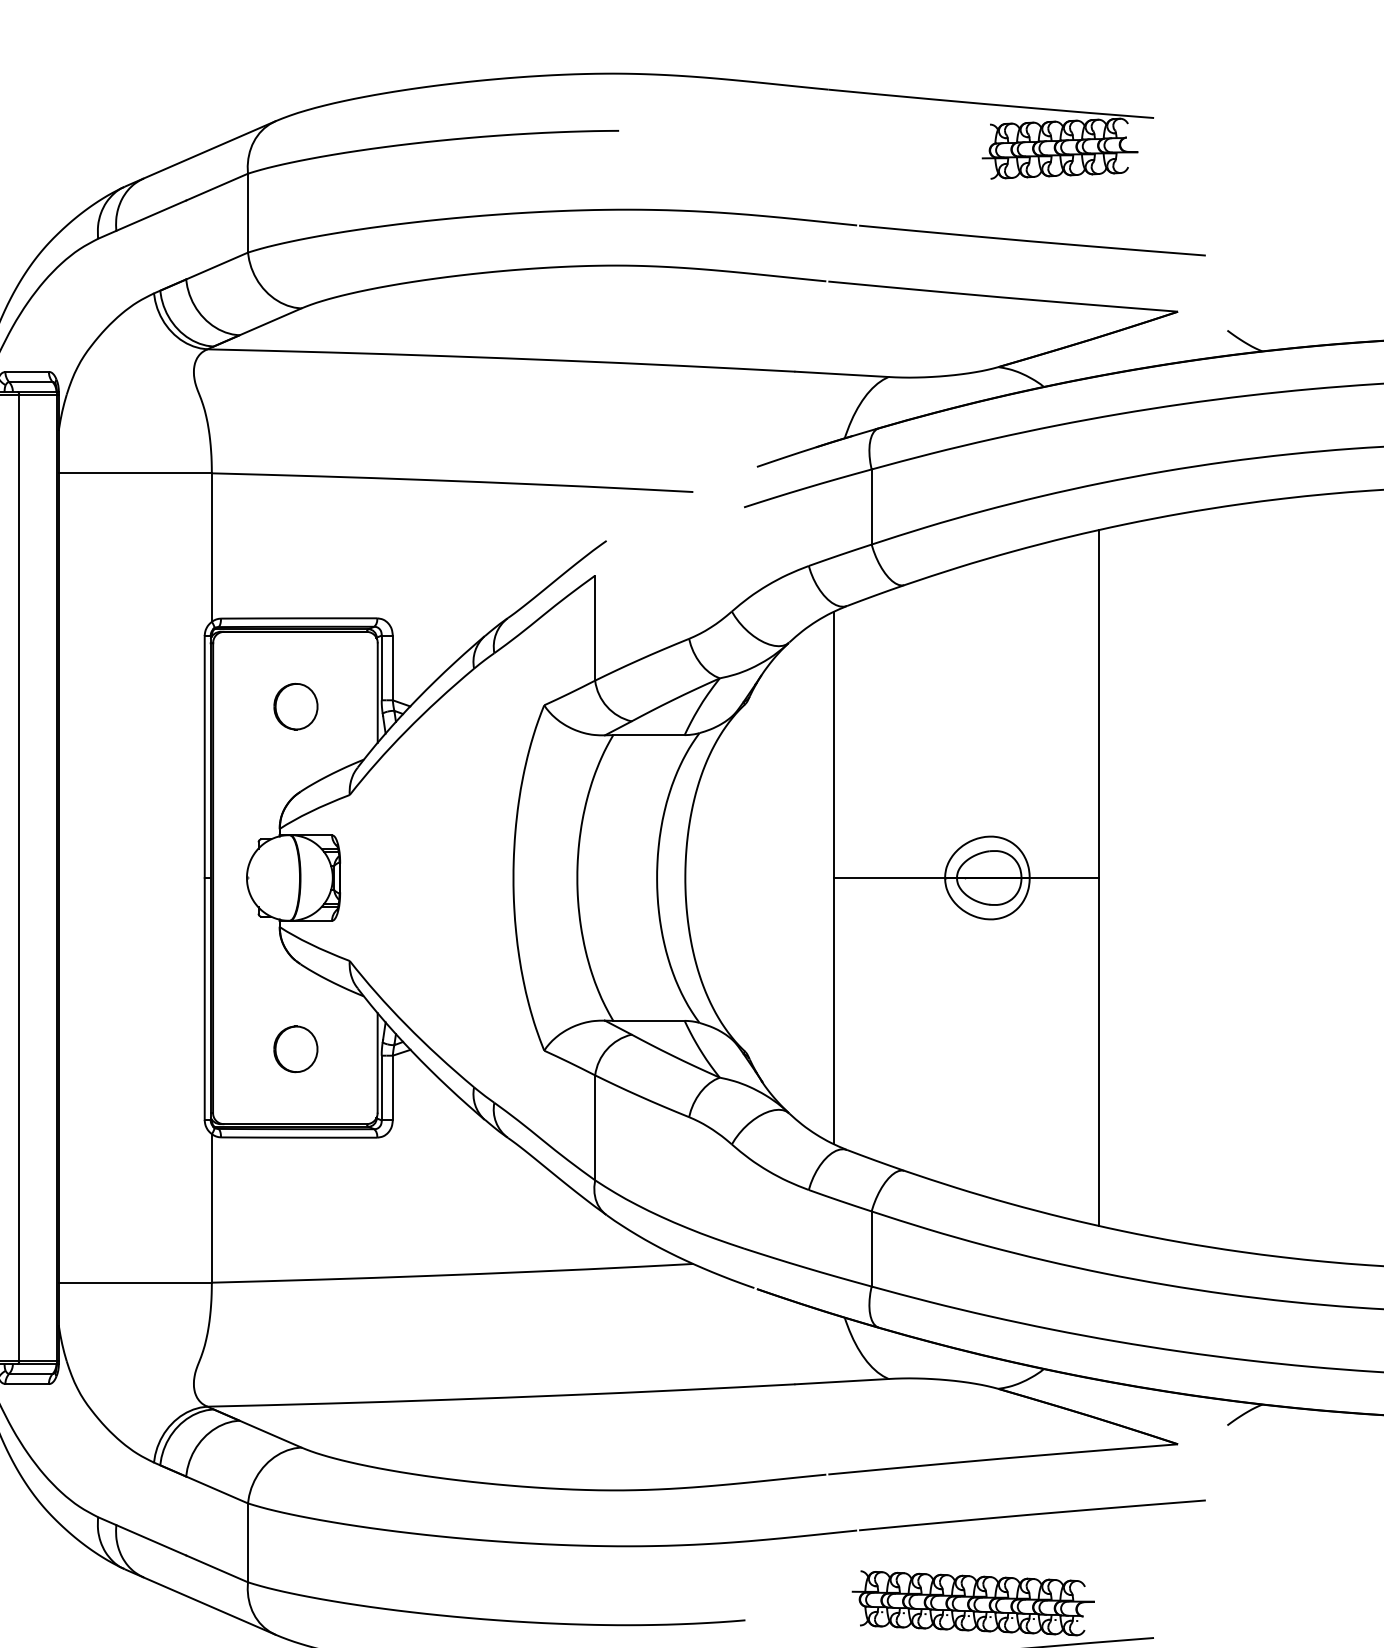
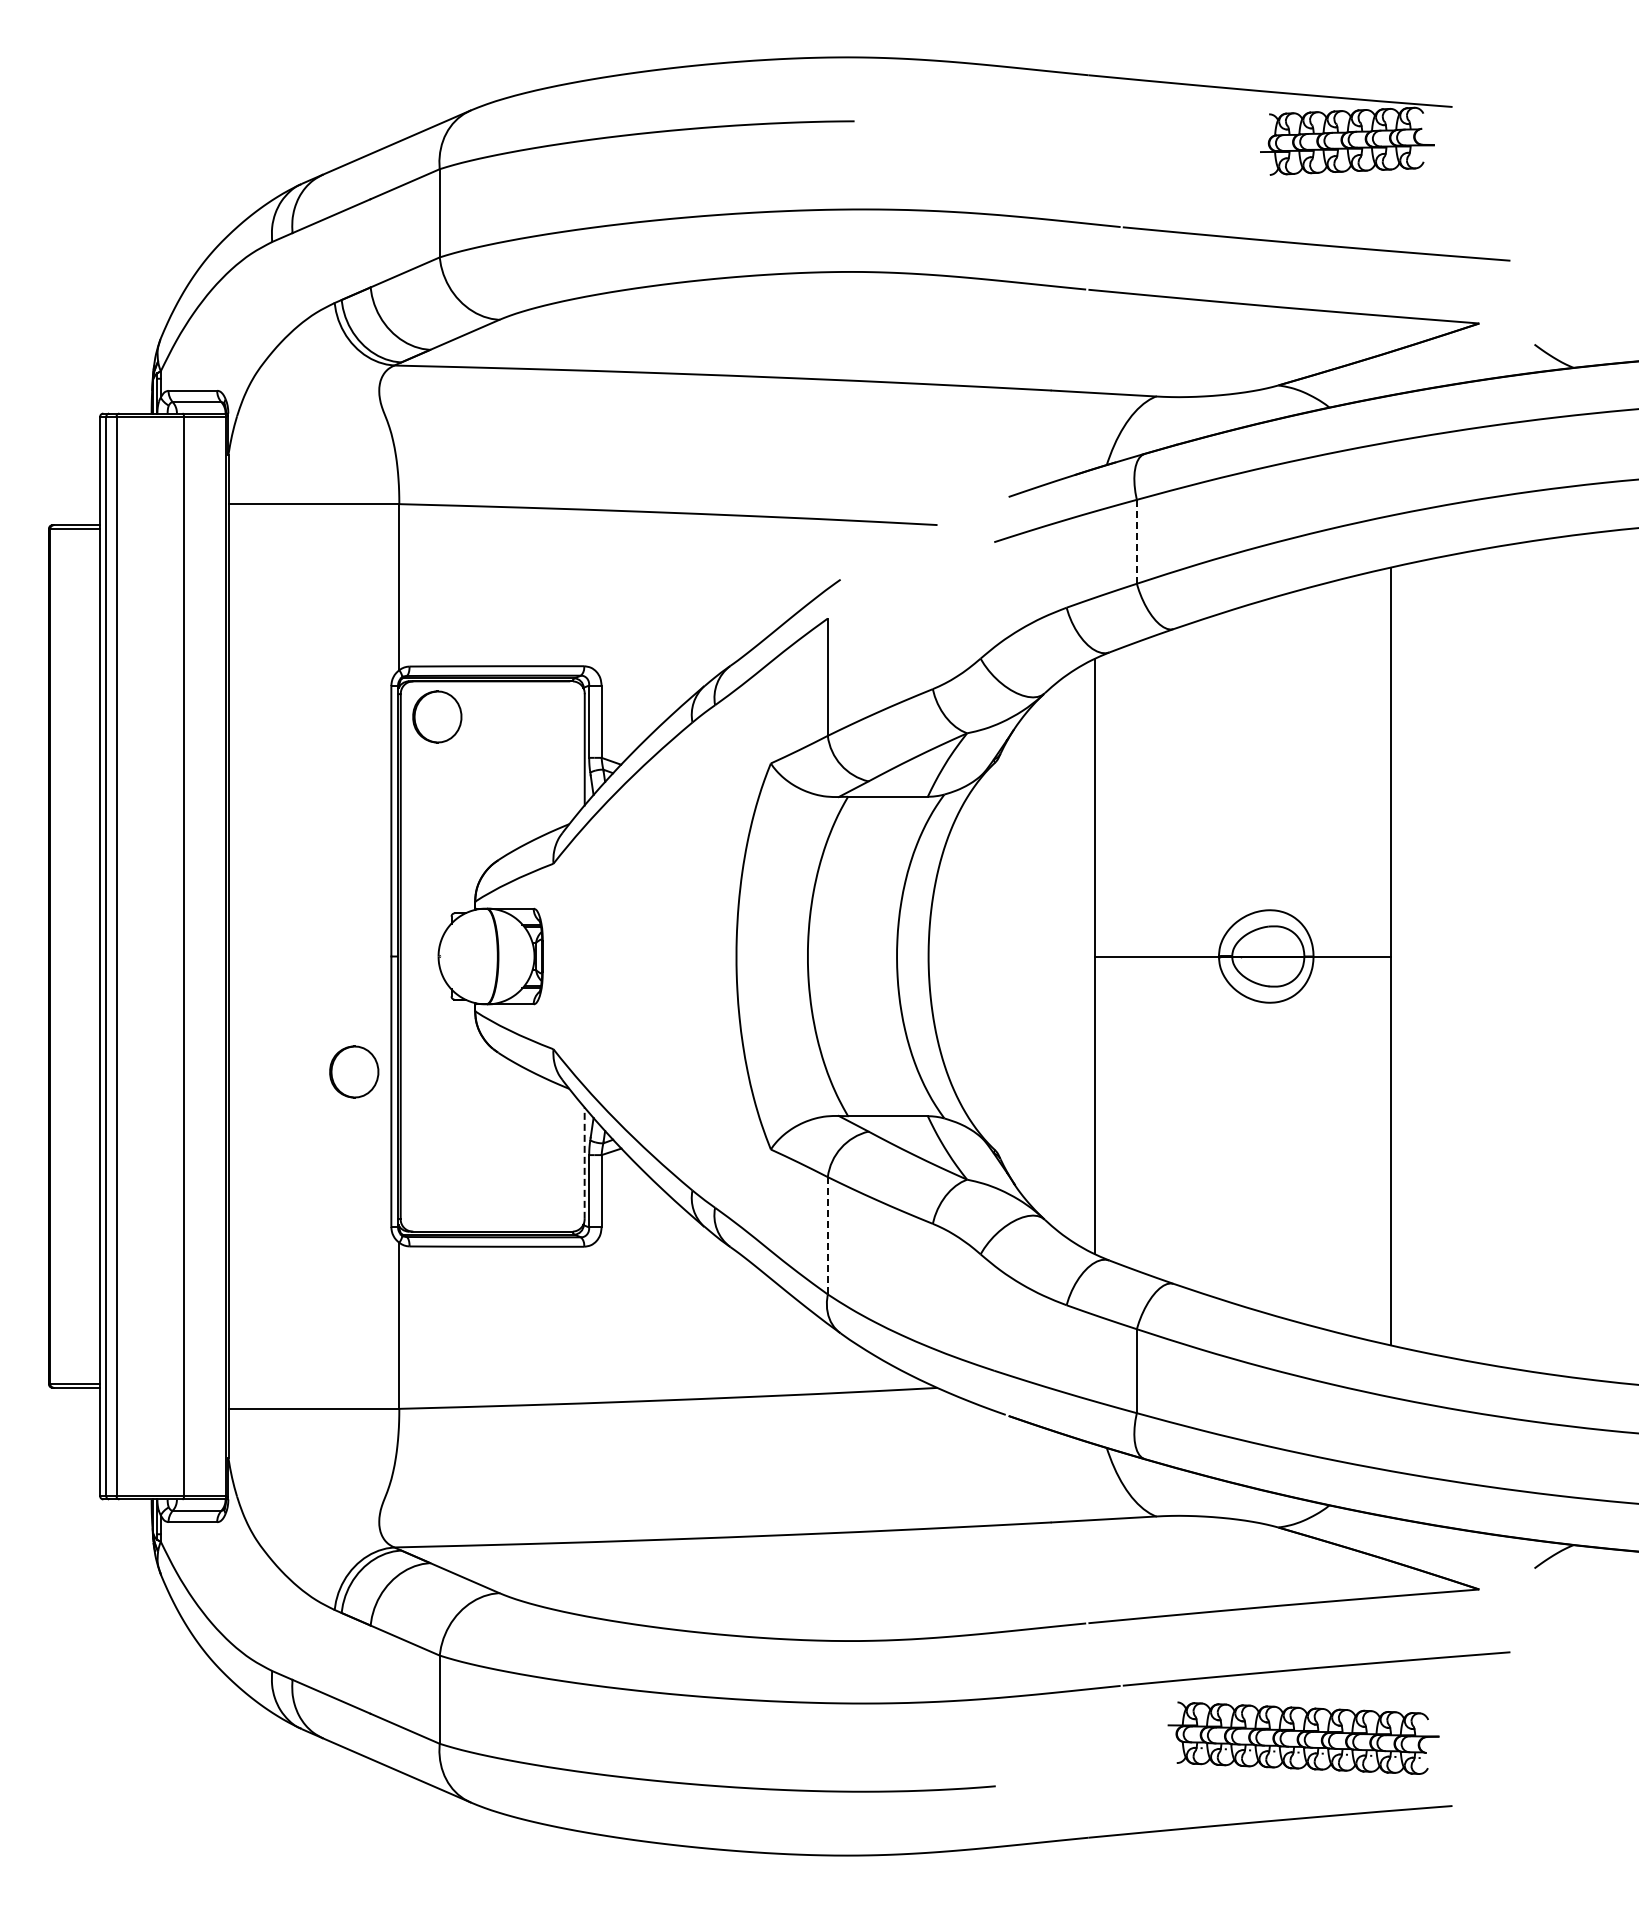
line: (871, 506) -> (1136, 541), solid -> dashed
part: (296, 706) -> (437, 716), moved
part: (296, 1048) -> (354, 1071), moved
line: (377, 1063) -> (584, 1163), solid -> dashed
line: (594, 1127) -> (827, 1235), solid -> dashed
part: (973, 1602) -> (1303, 1737), moved

